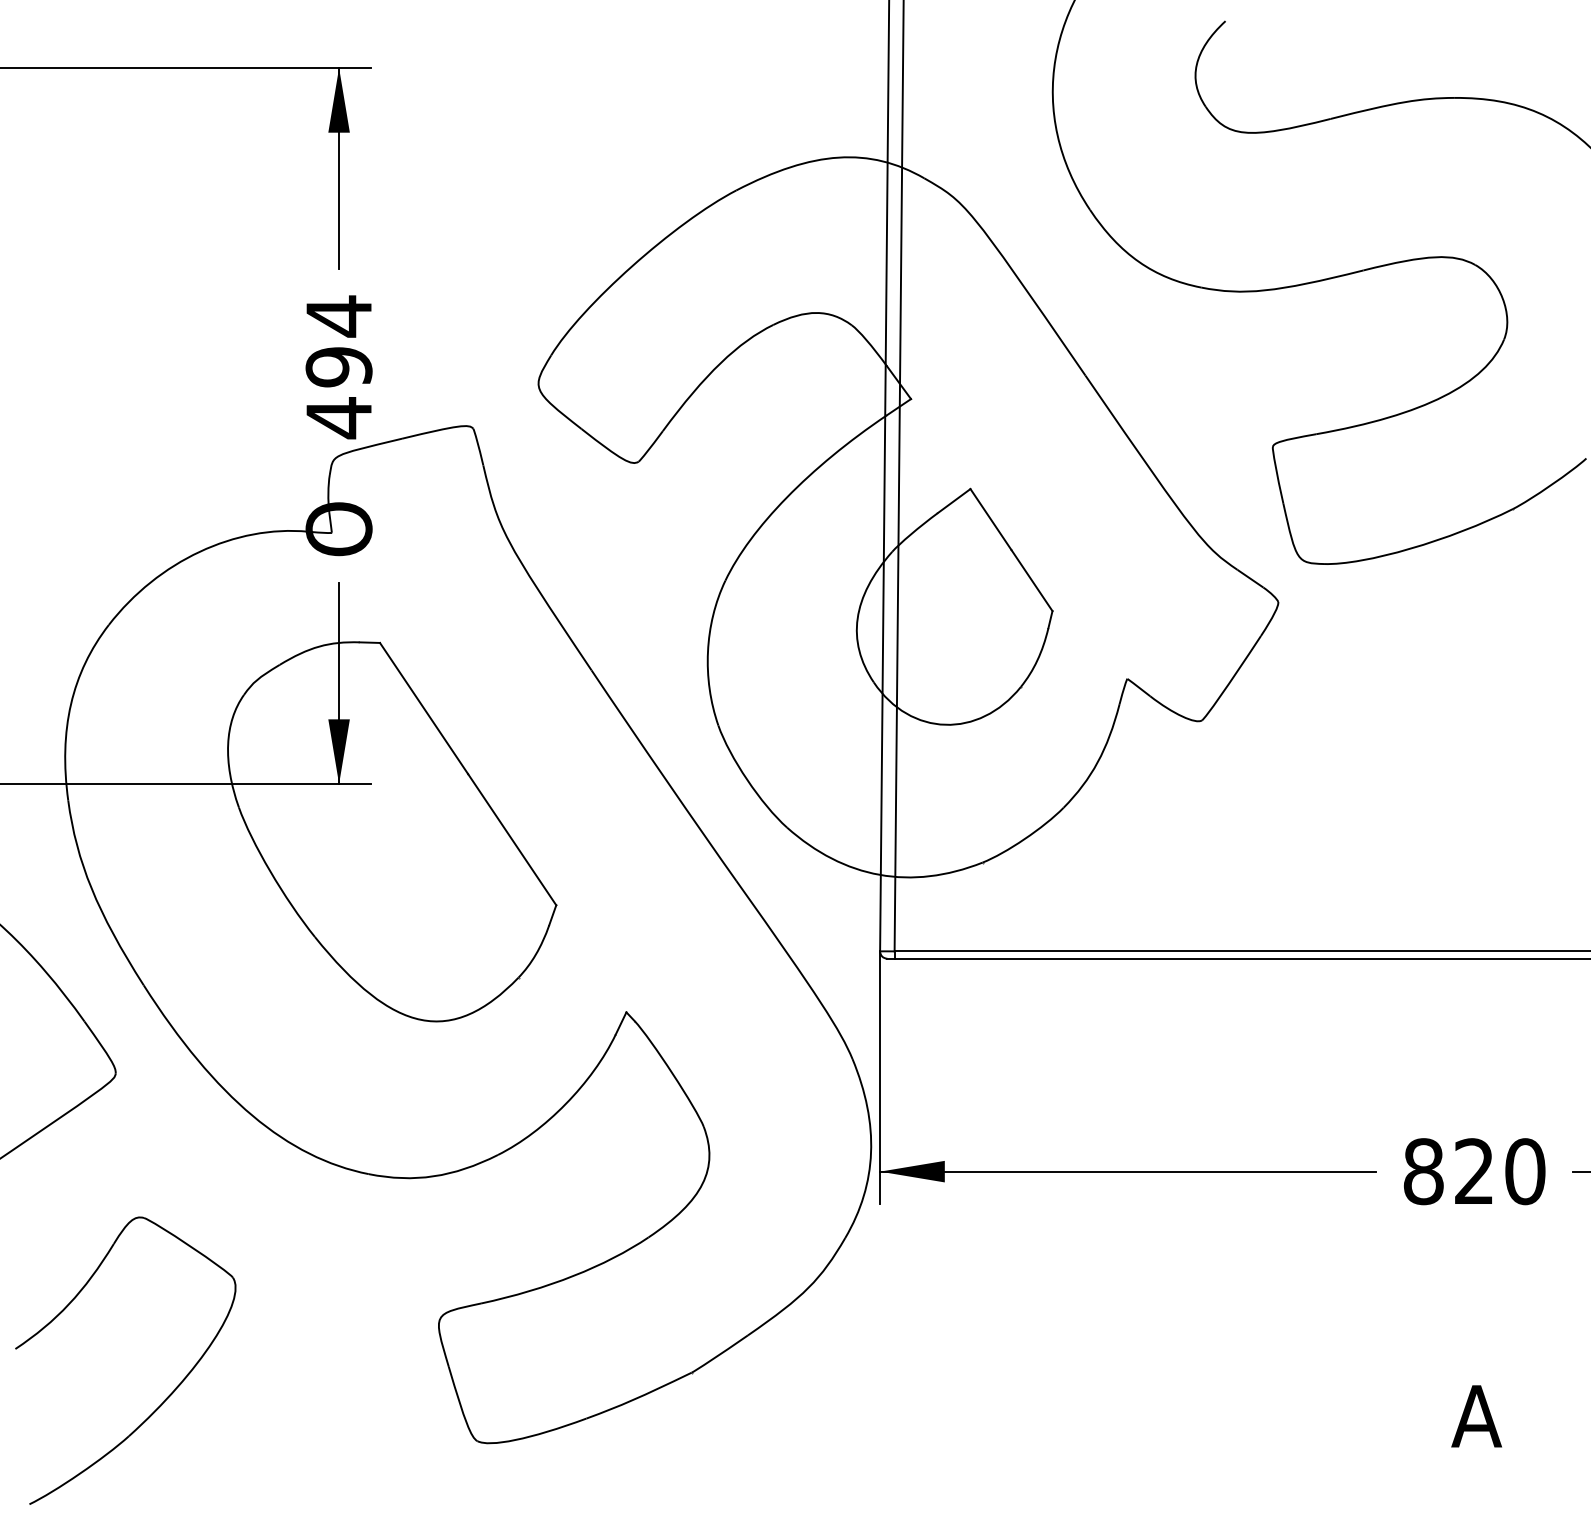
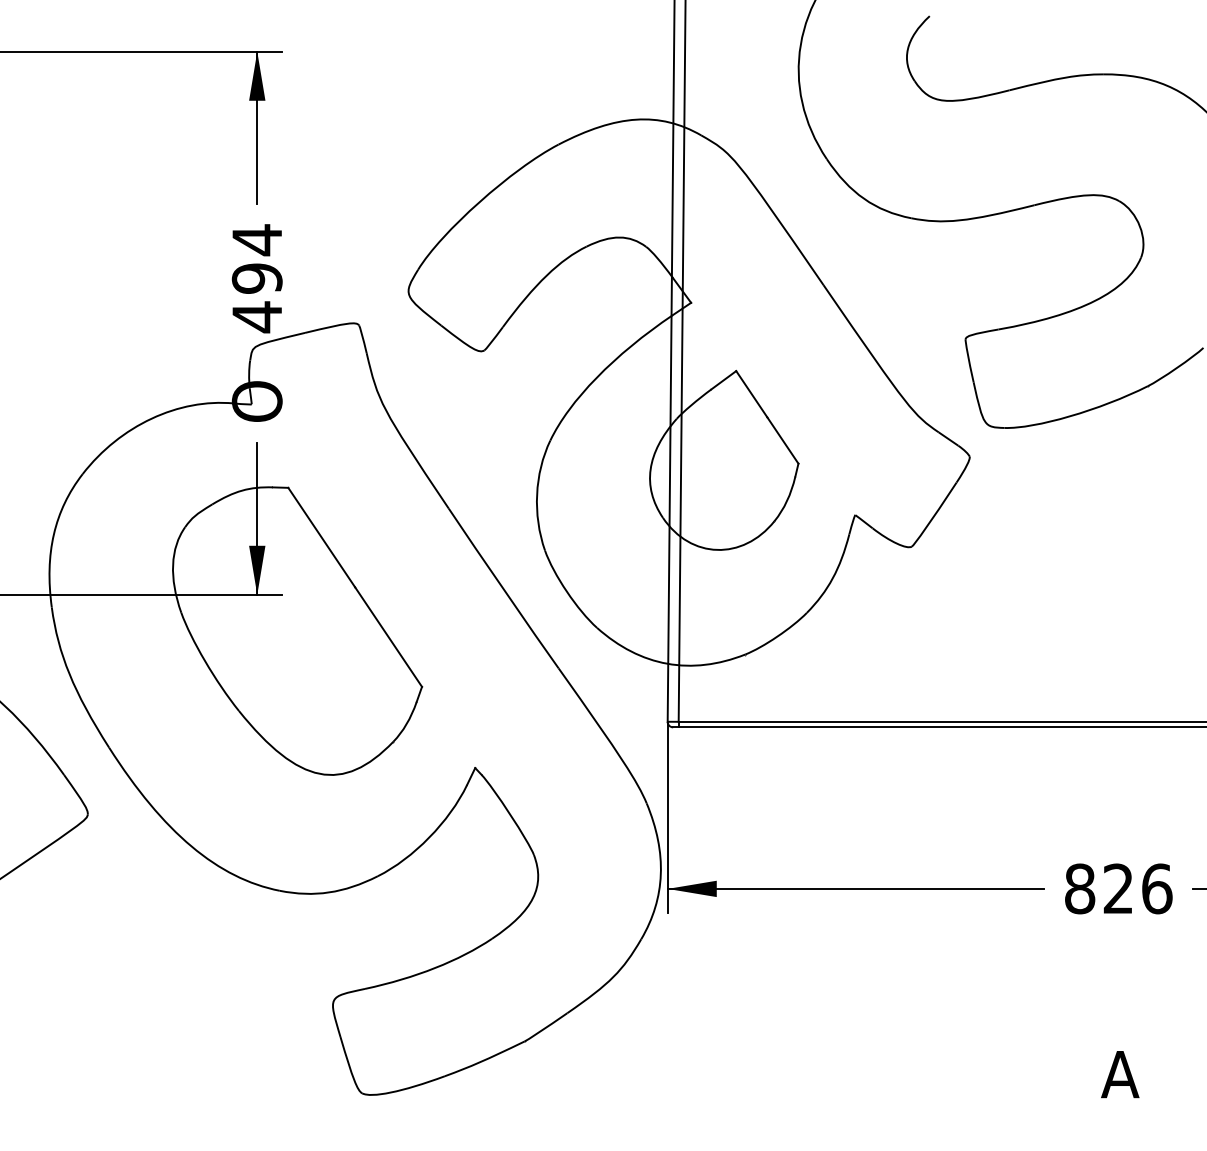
text: (1525, 1171) -> (1157, 888), 820 -> 826
part: (165, 1398) -> (125, 1061), removed

